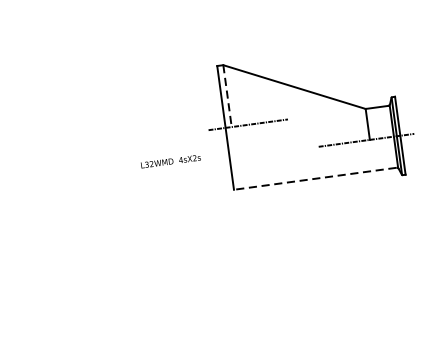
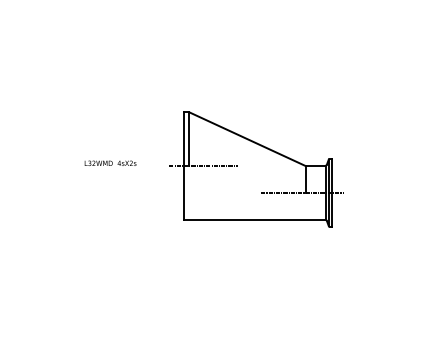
line: (227, 96) -> (189, 139), dashed -> solid
text: (170, 160) -> (110, 162), moved
line: (315, 178) -> (254, 219), dashed -> solid

